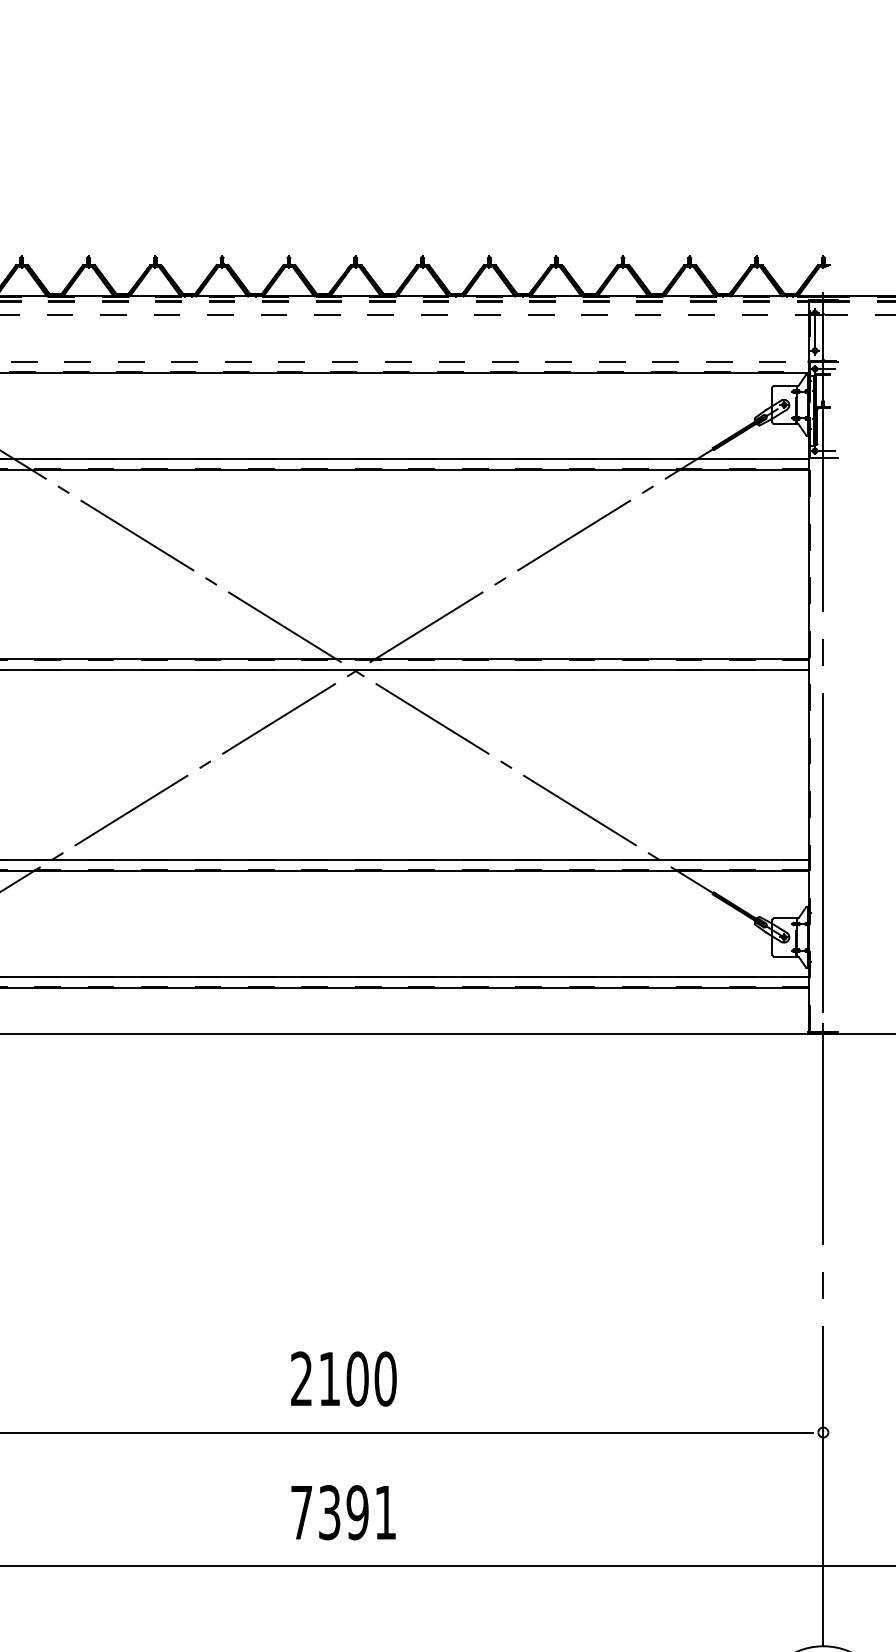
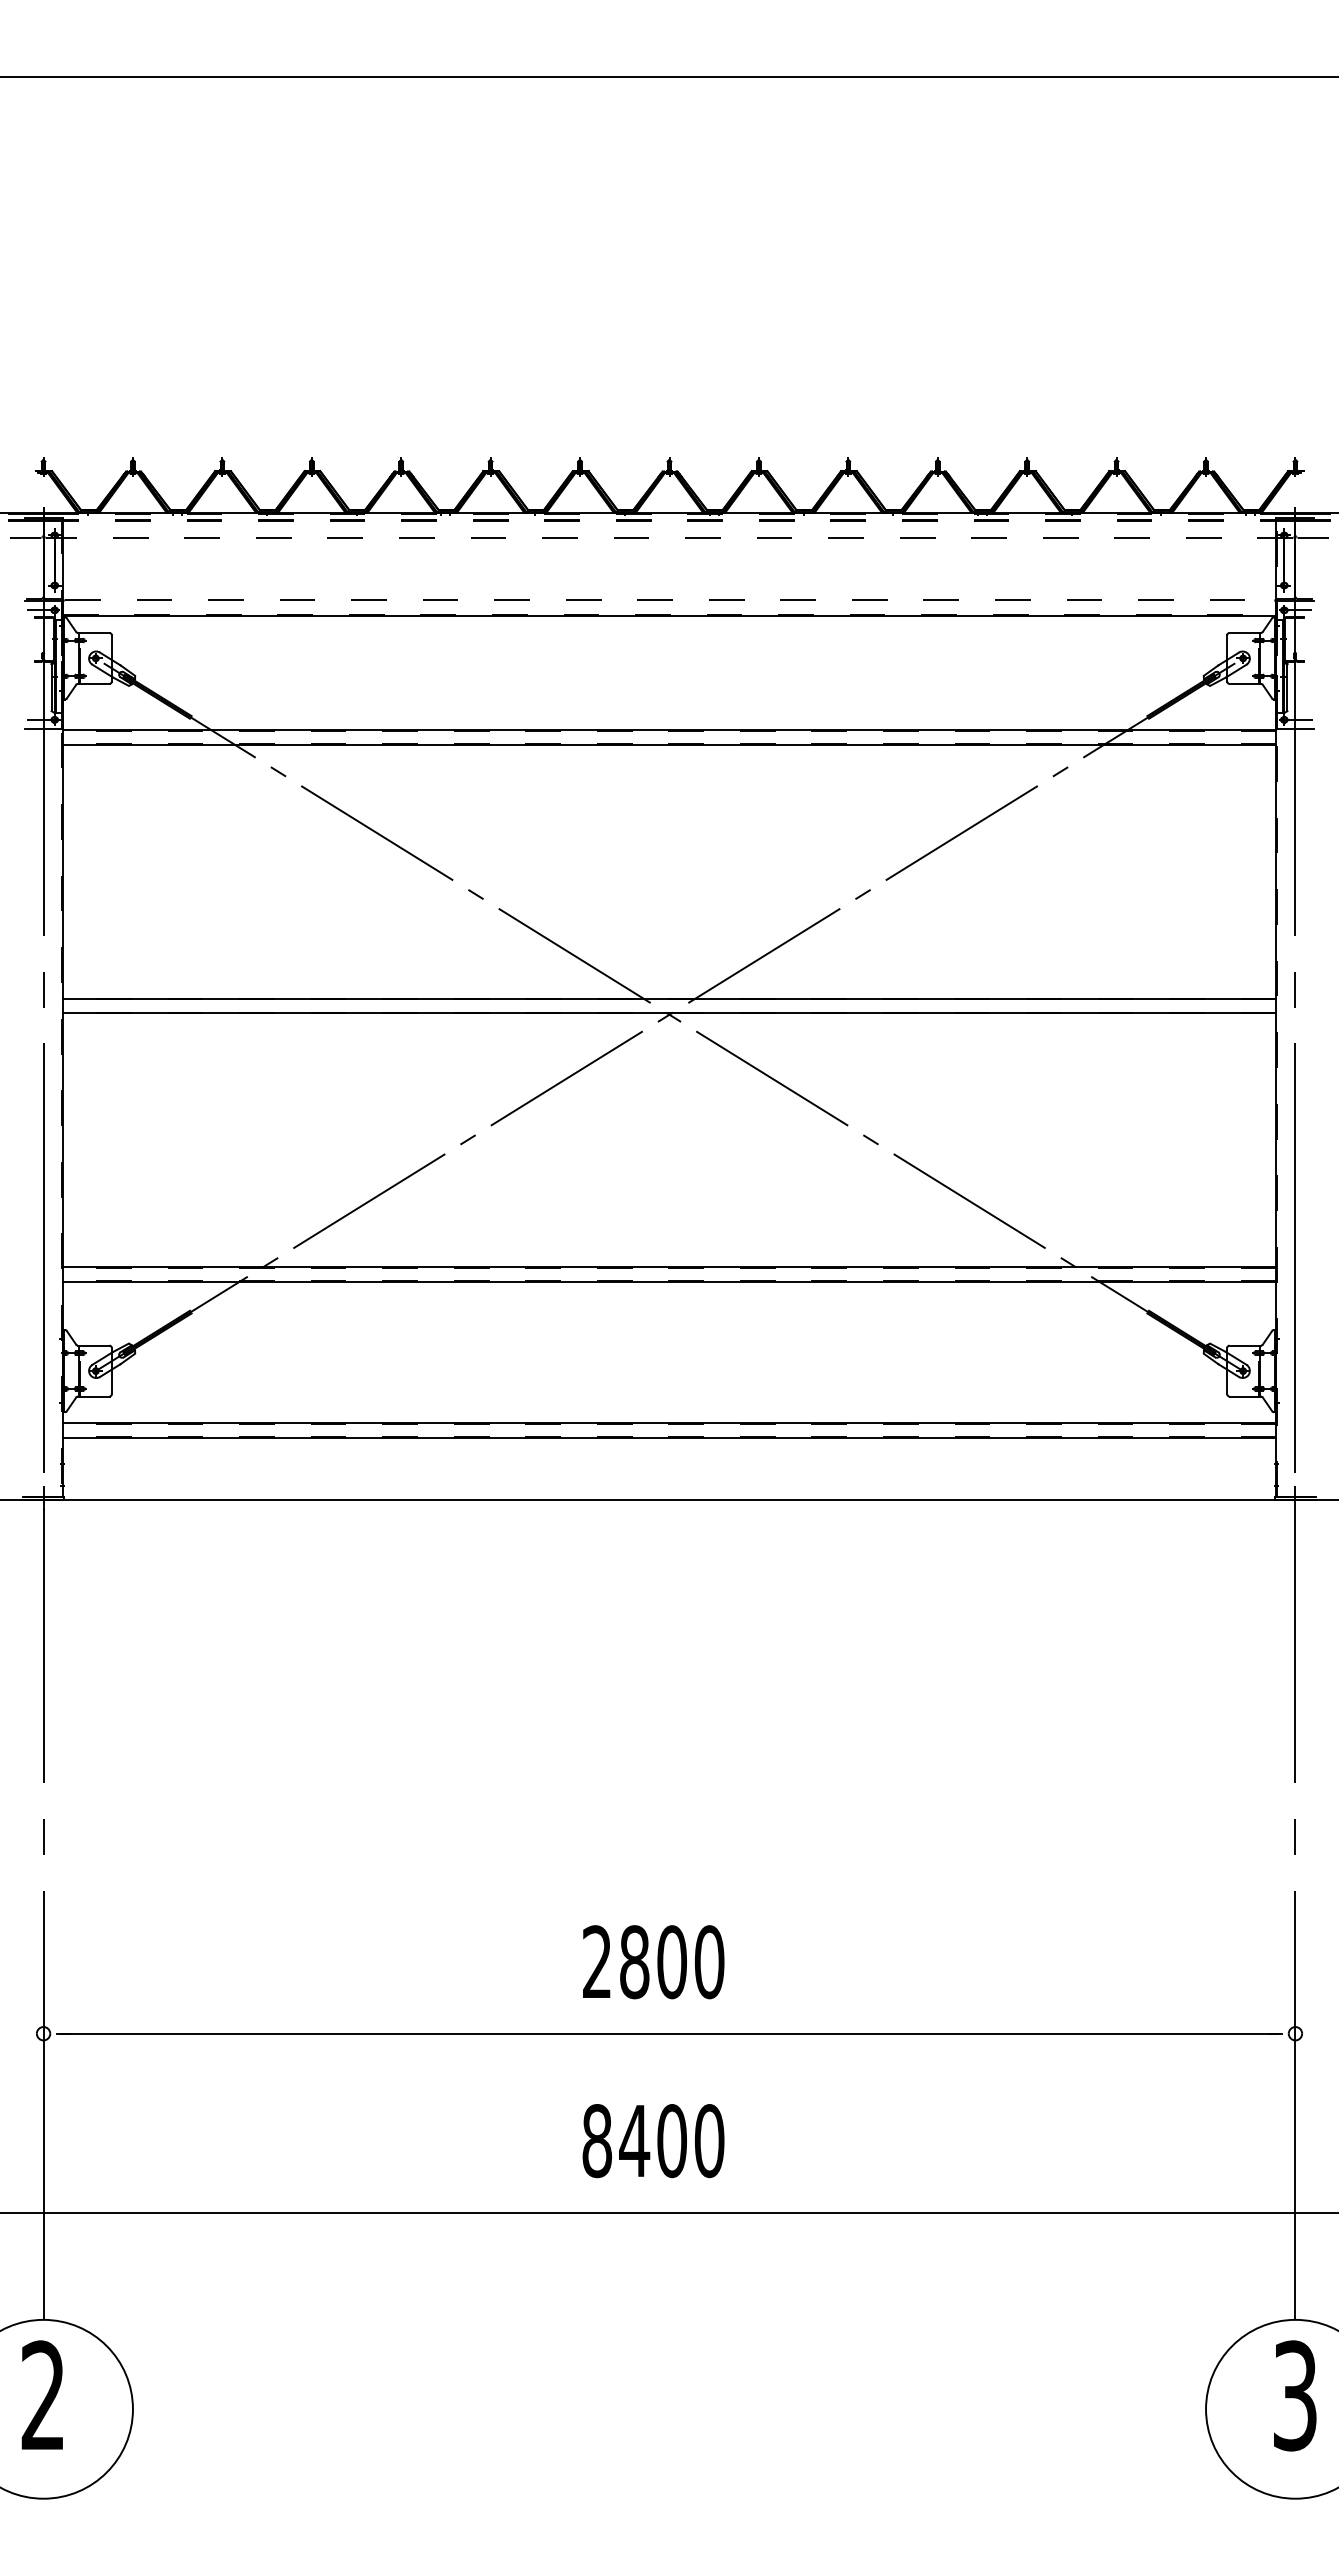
text: (329, 1379) -> (634, 1962), 2100 -> 2800
text: (343, 1513) -> (653, 2141), 7391 -> 8400

